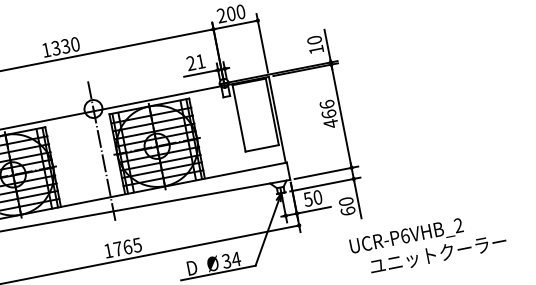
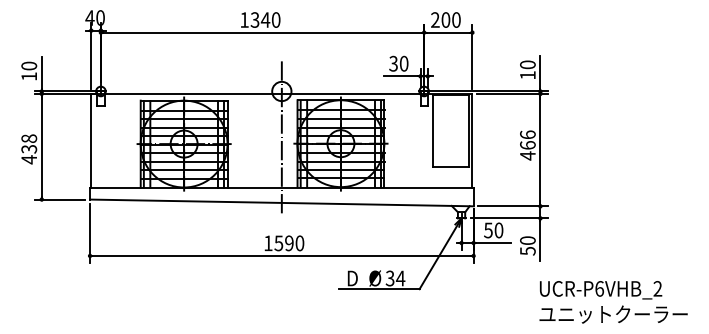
text: (65, 45) -> (265, 19), 1330 -> 1340
text: (195, 62) -> (398, 63), 21 -> 30
text: (347, 210) -> (527, 250), 60 -> 50
text: (407, 237) -> (601, 290), moved
text: (127, 247) -> (289, 243), 1765 -> 1590

